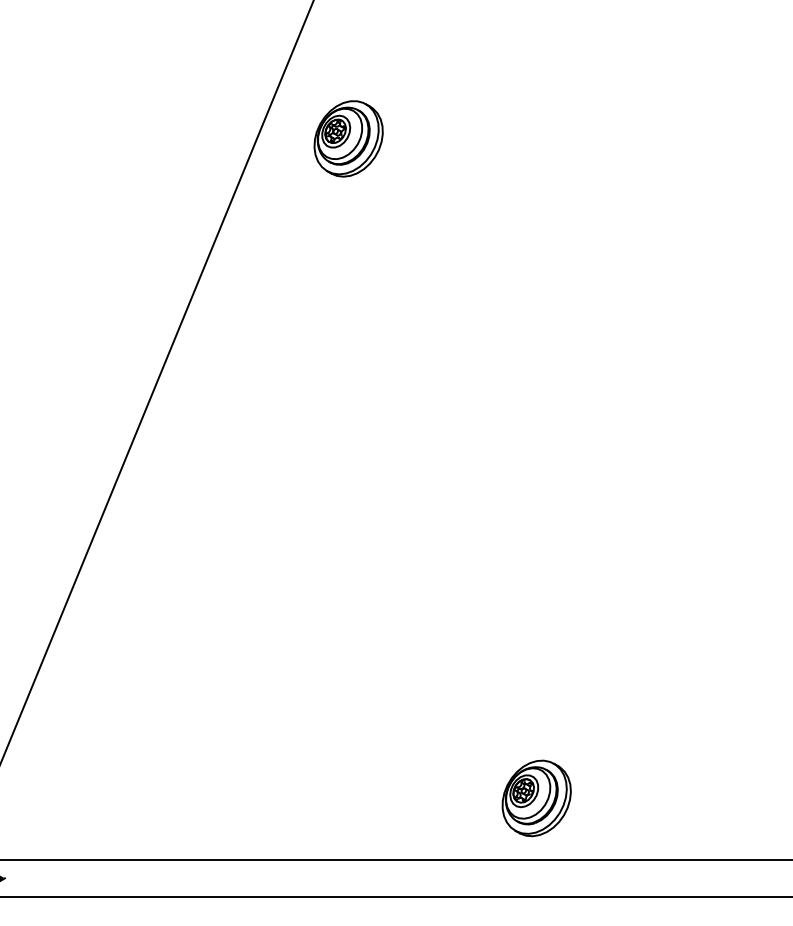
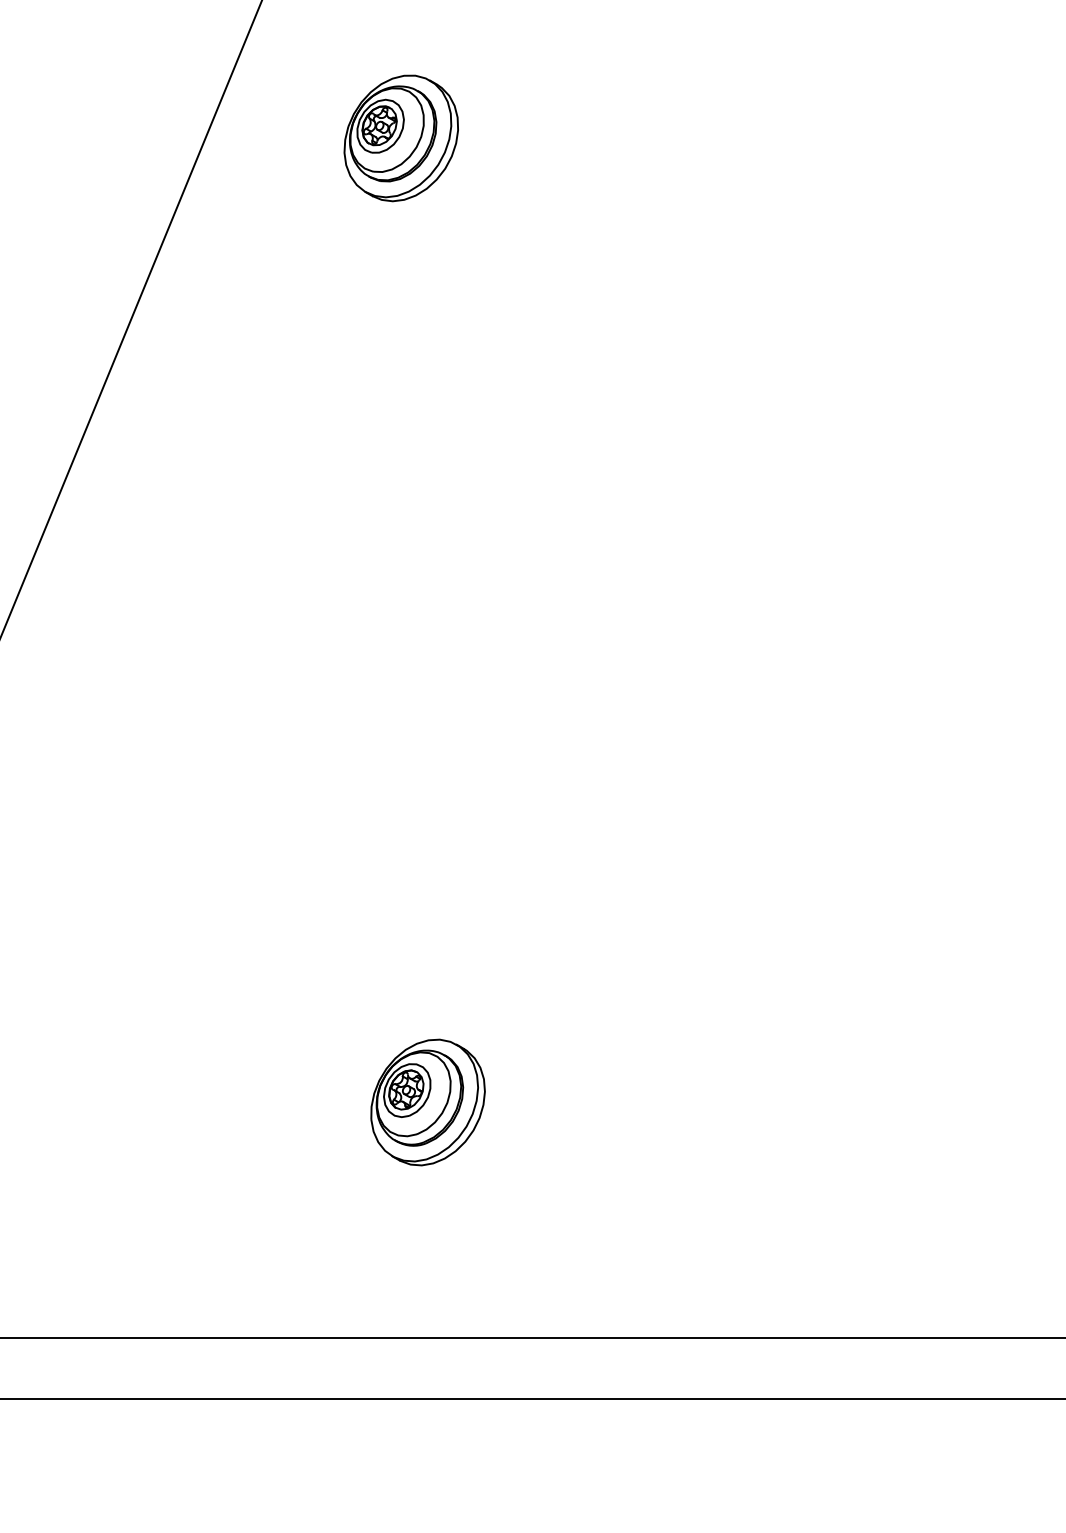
part: (348, 138) -> (401, 137), moved
part: (536, 798) -> (427, 1102), moved

